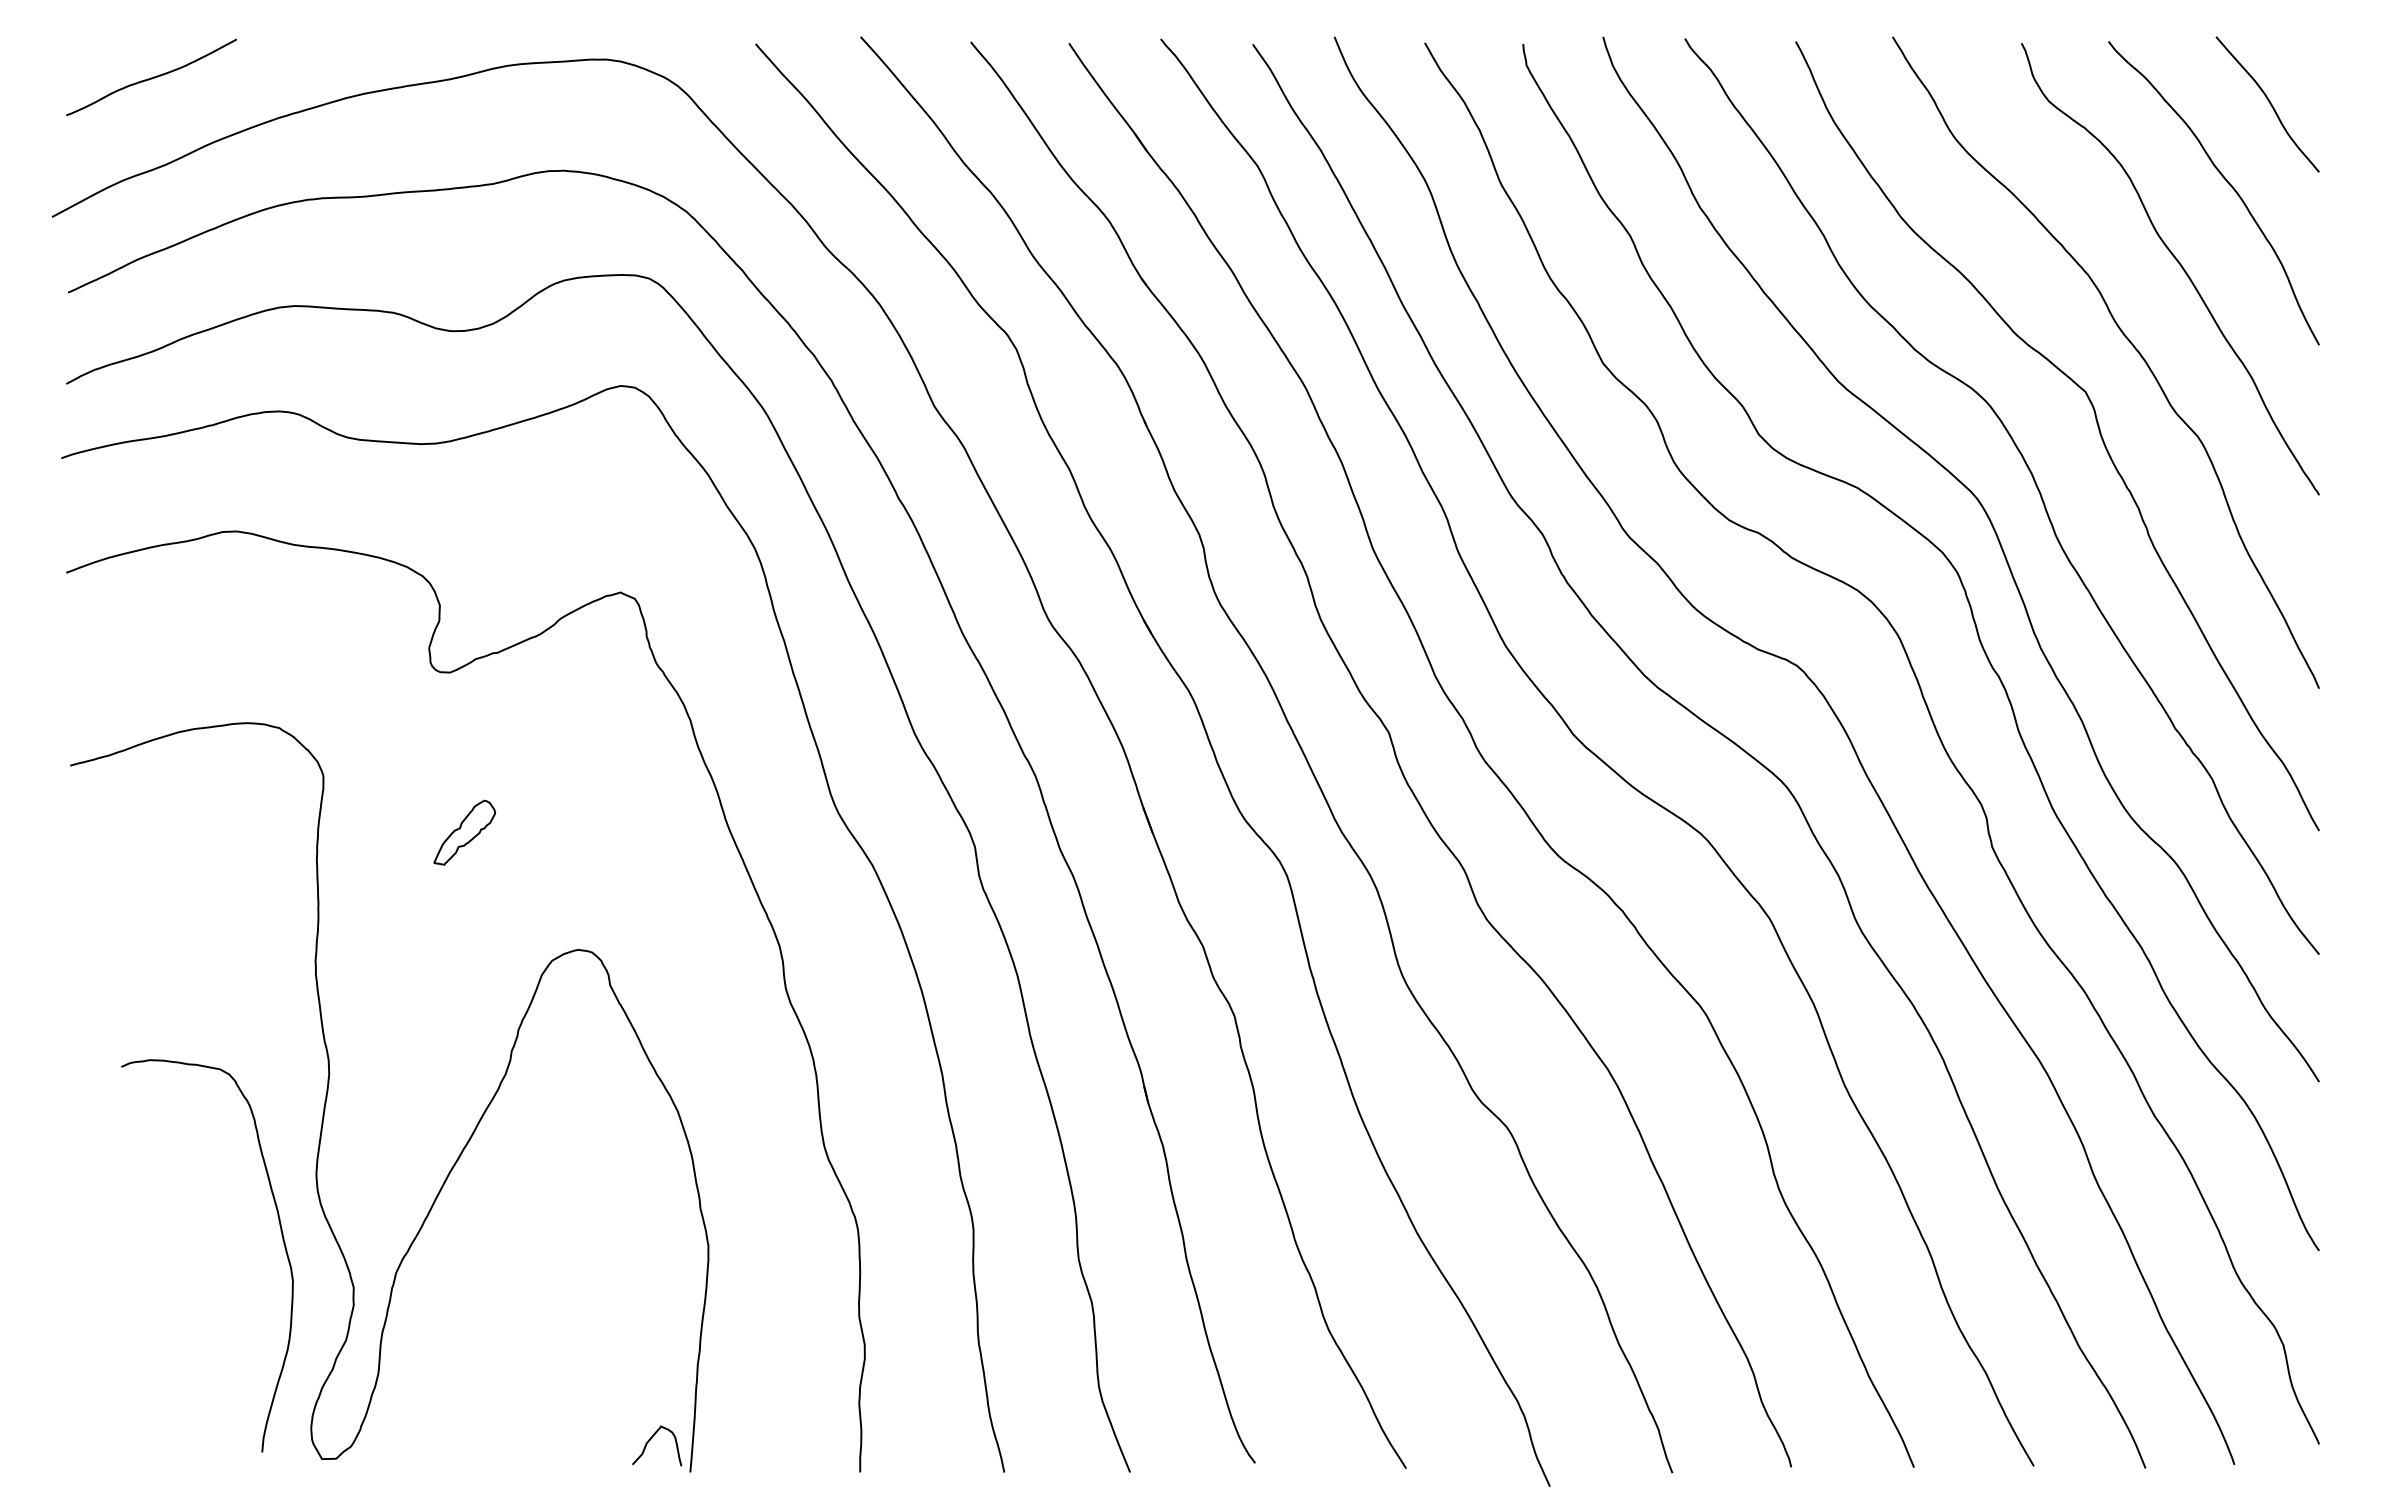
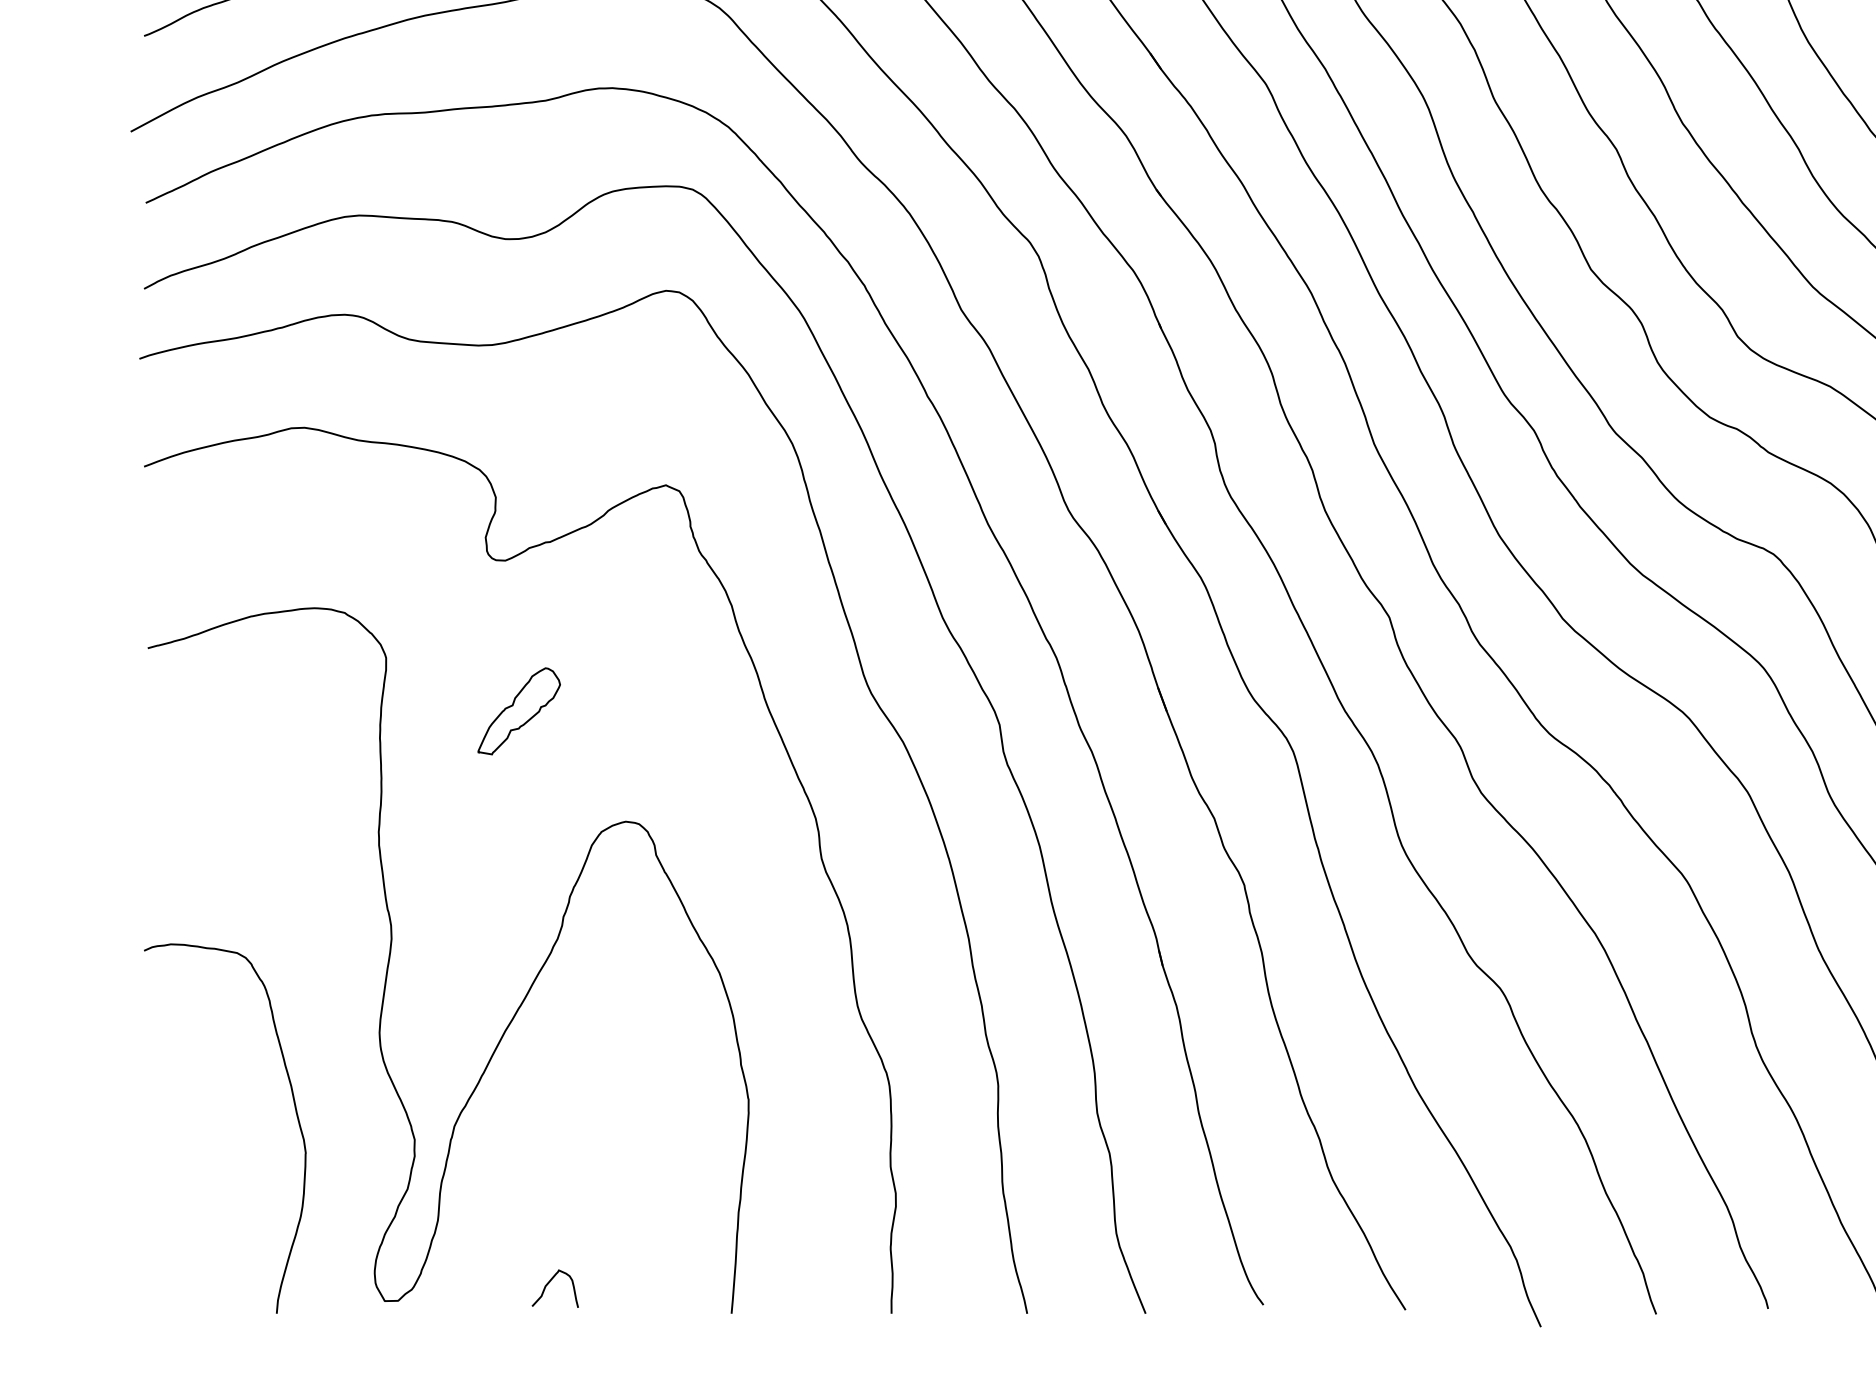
part: (464, 832) -> (518, 711), size x1.43
curve: (282, 1240) -> (295, 1114), moved
curve: (651, 1439) -> (550, 1282), moved

